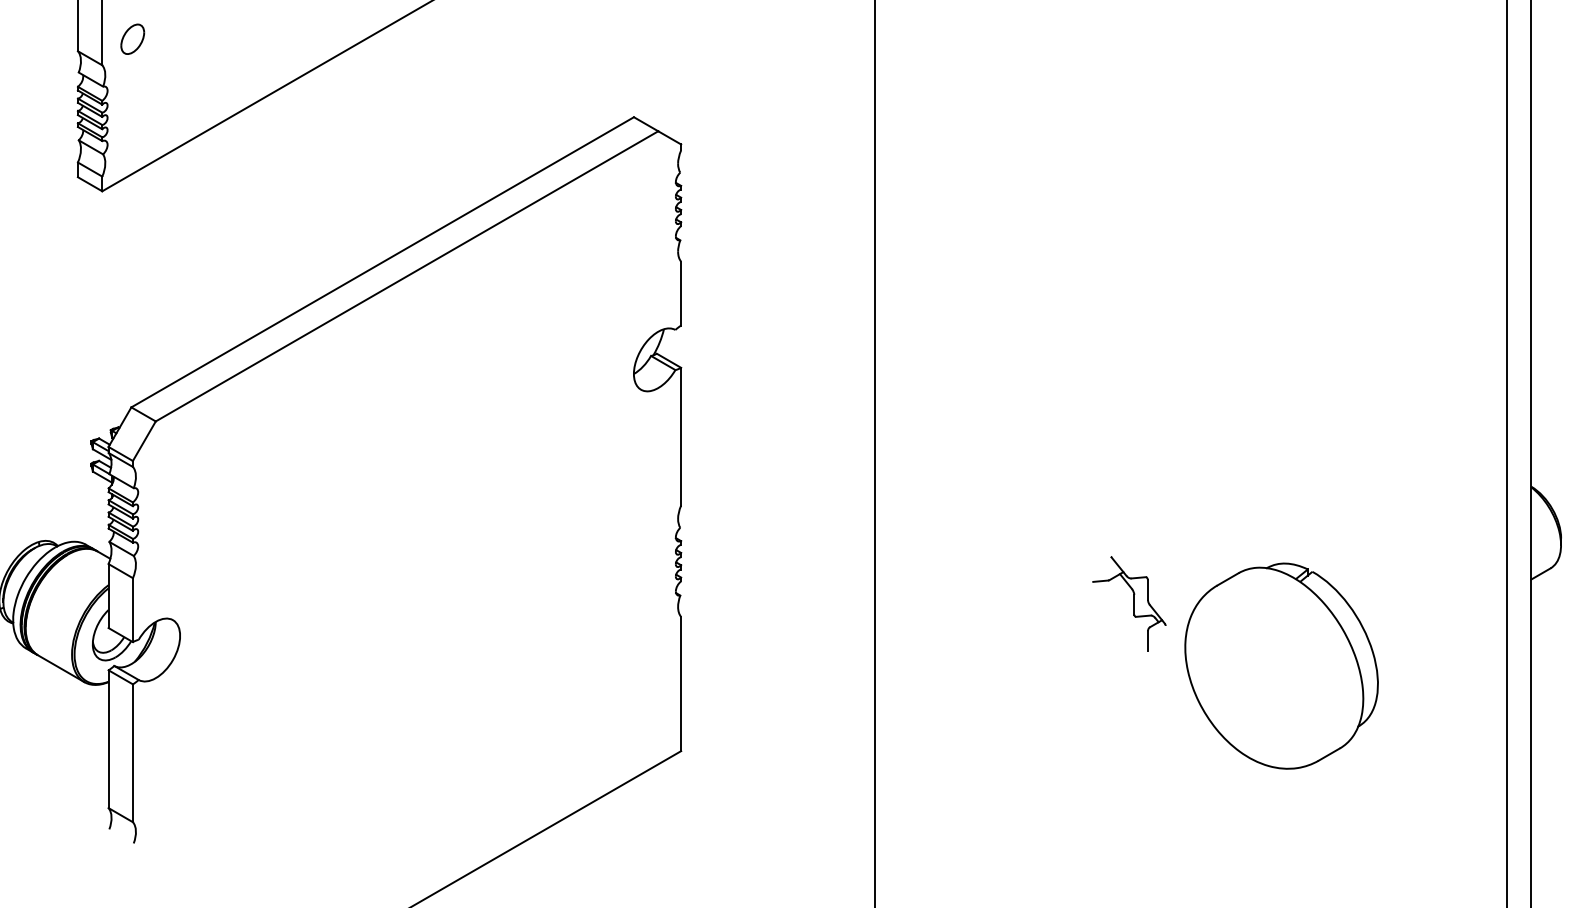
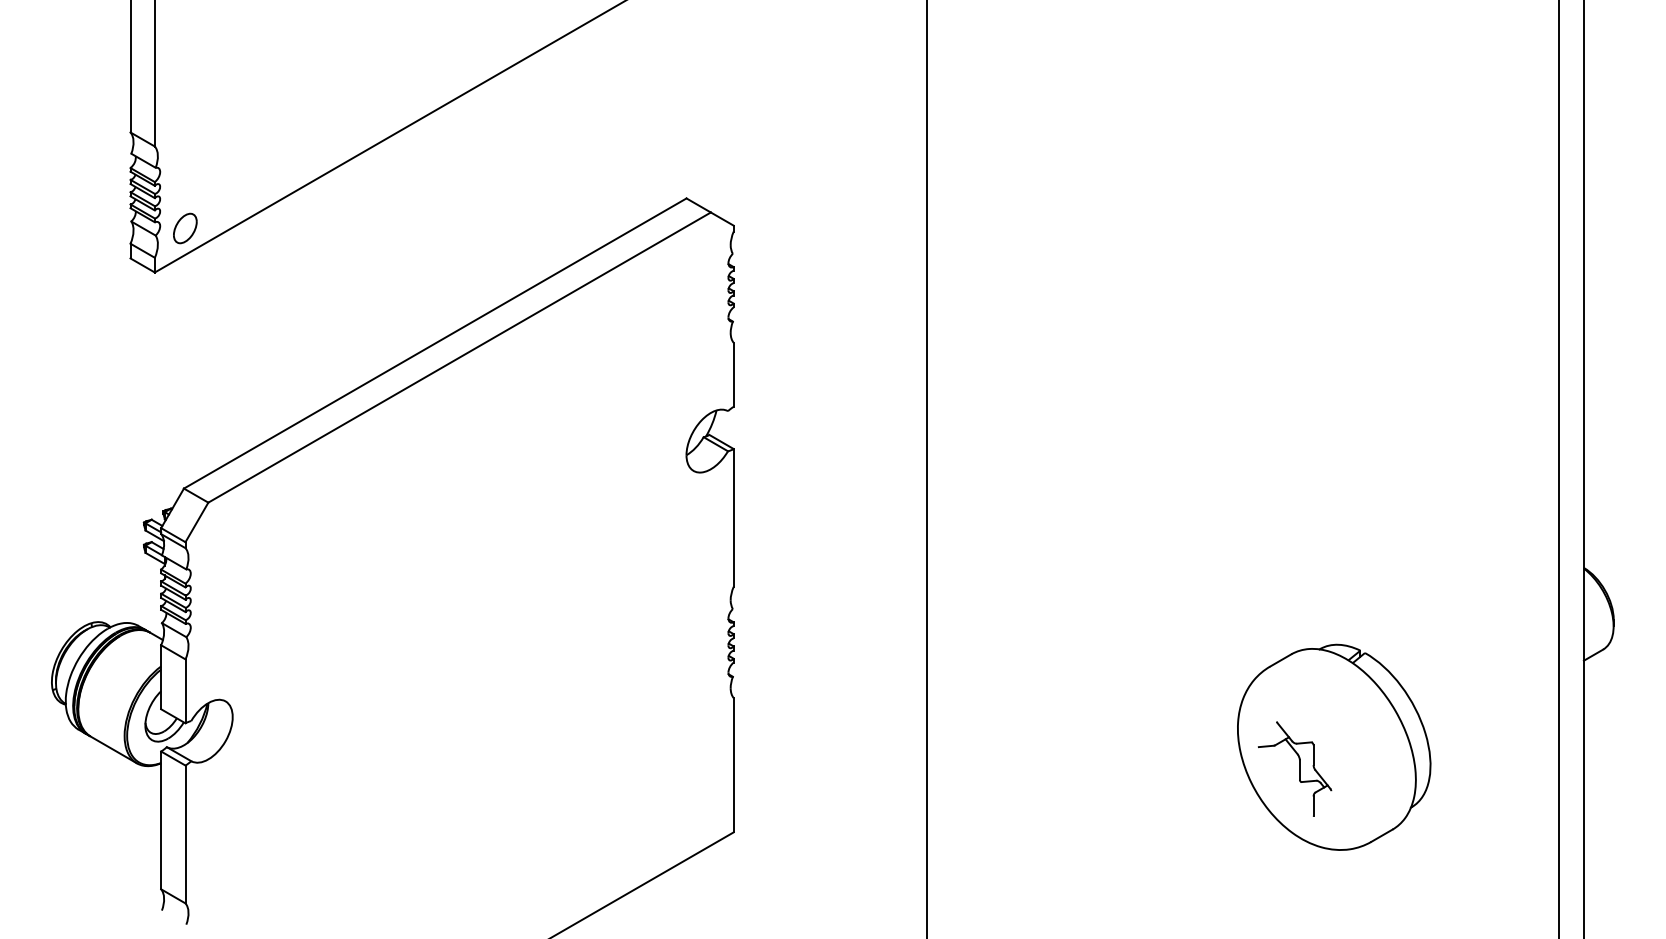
part: (132, 39) -> (185, 228), moved
part: (1129, 603) -> (1295, 768), moved

